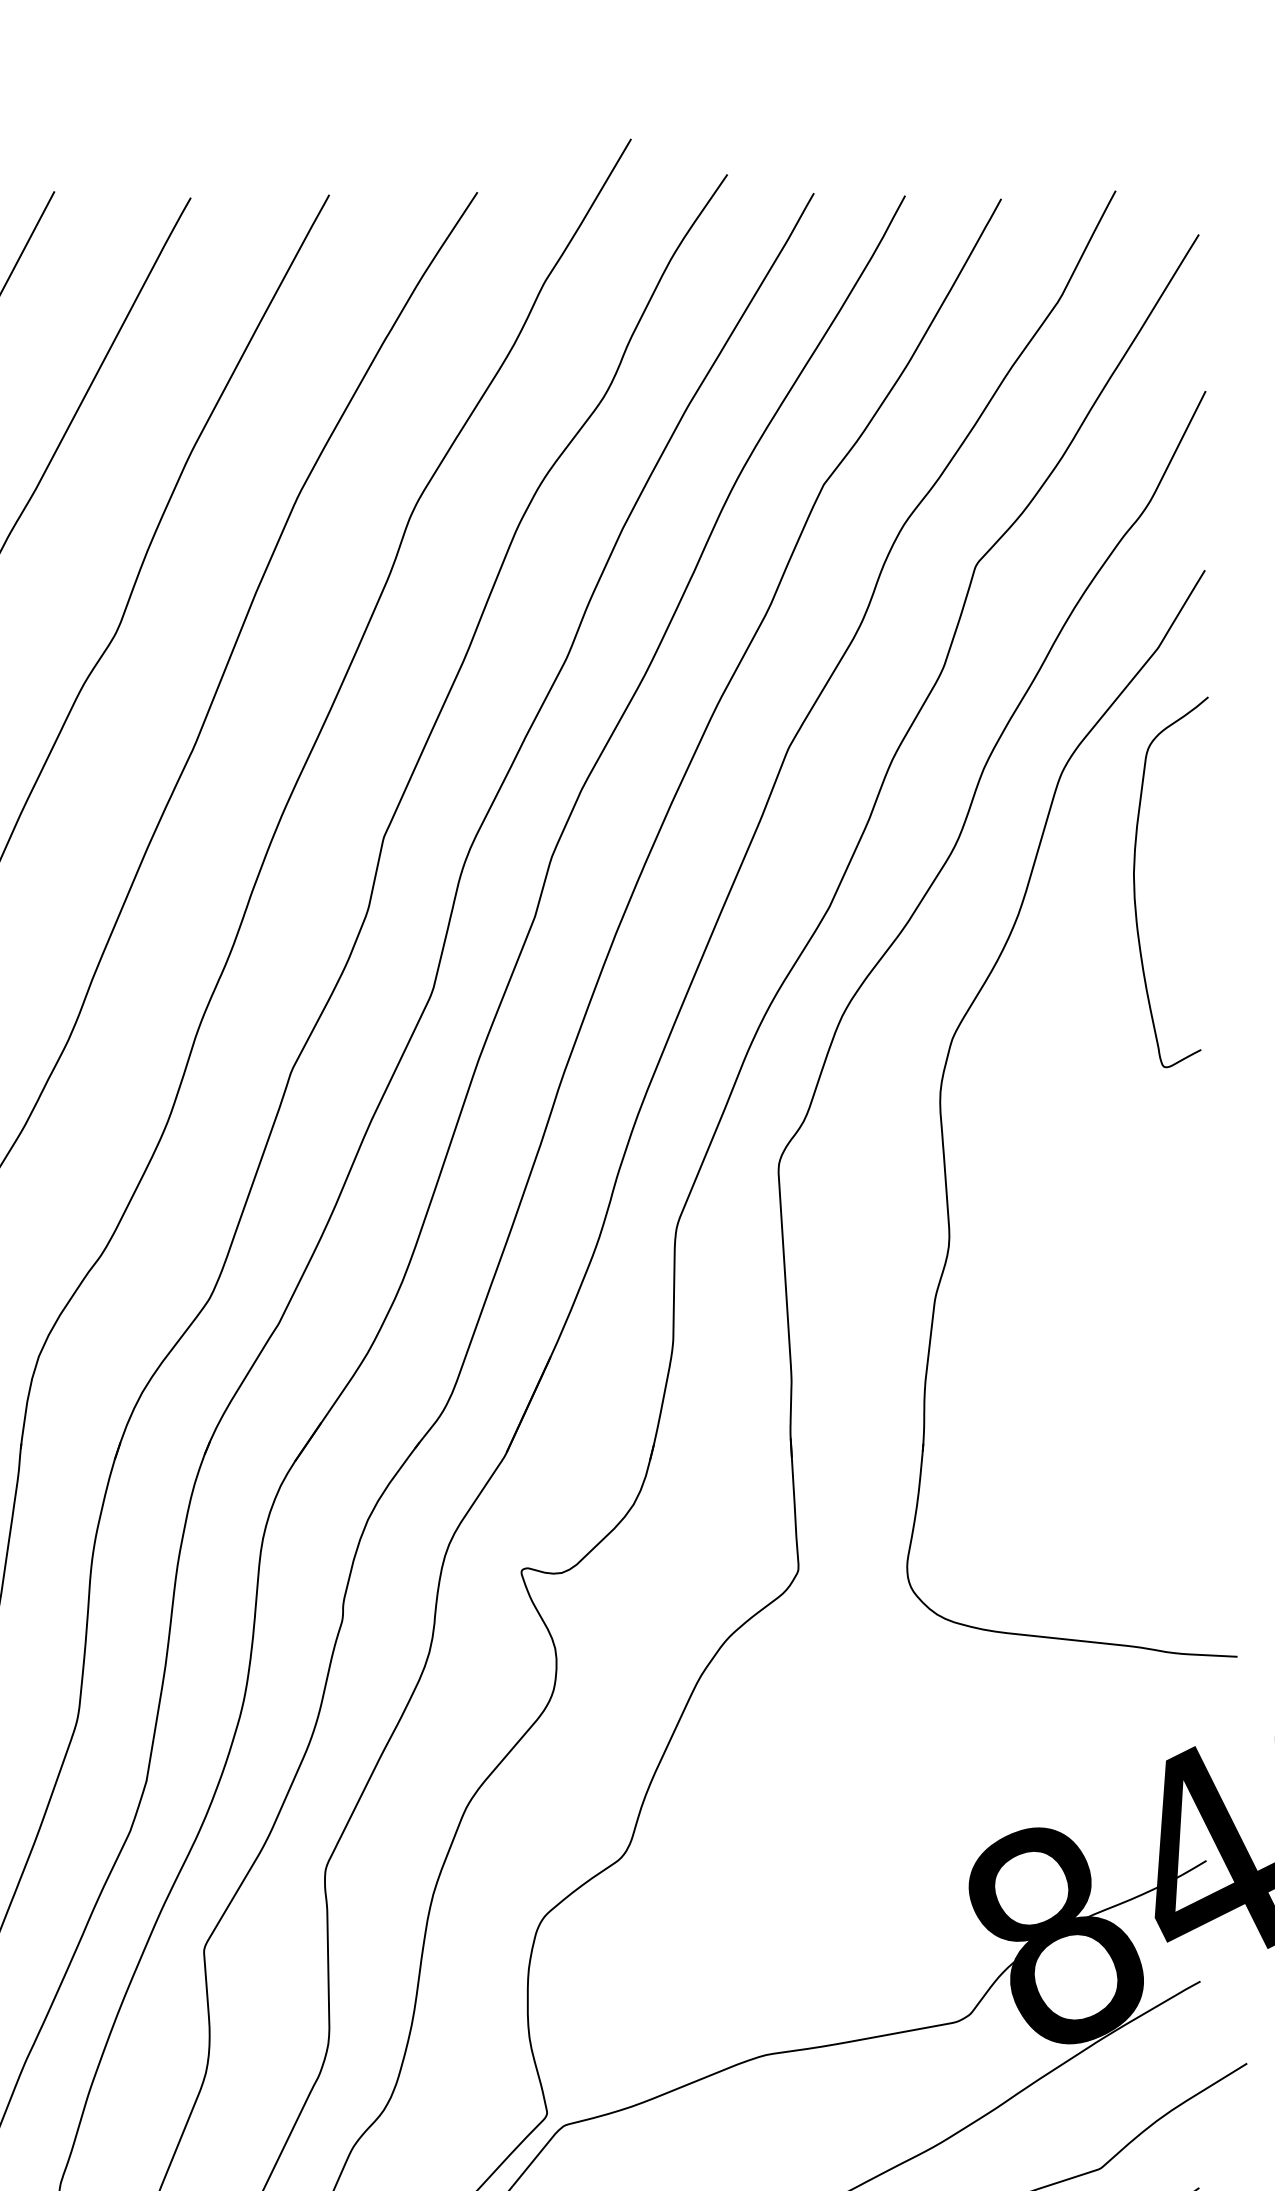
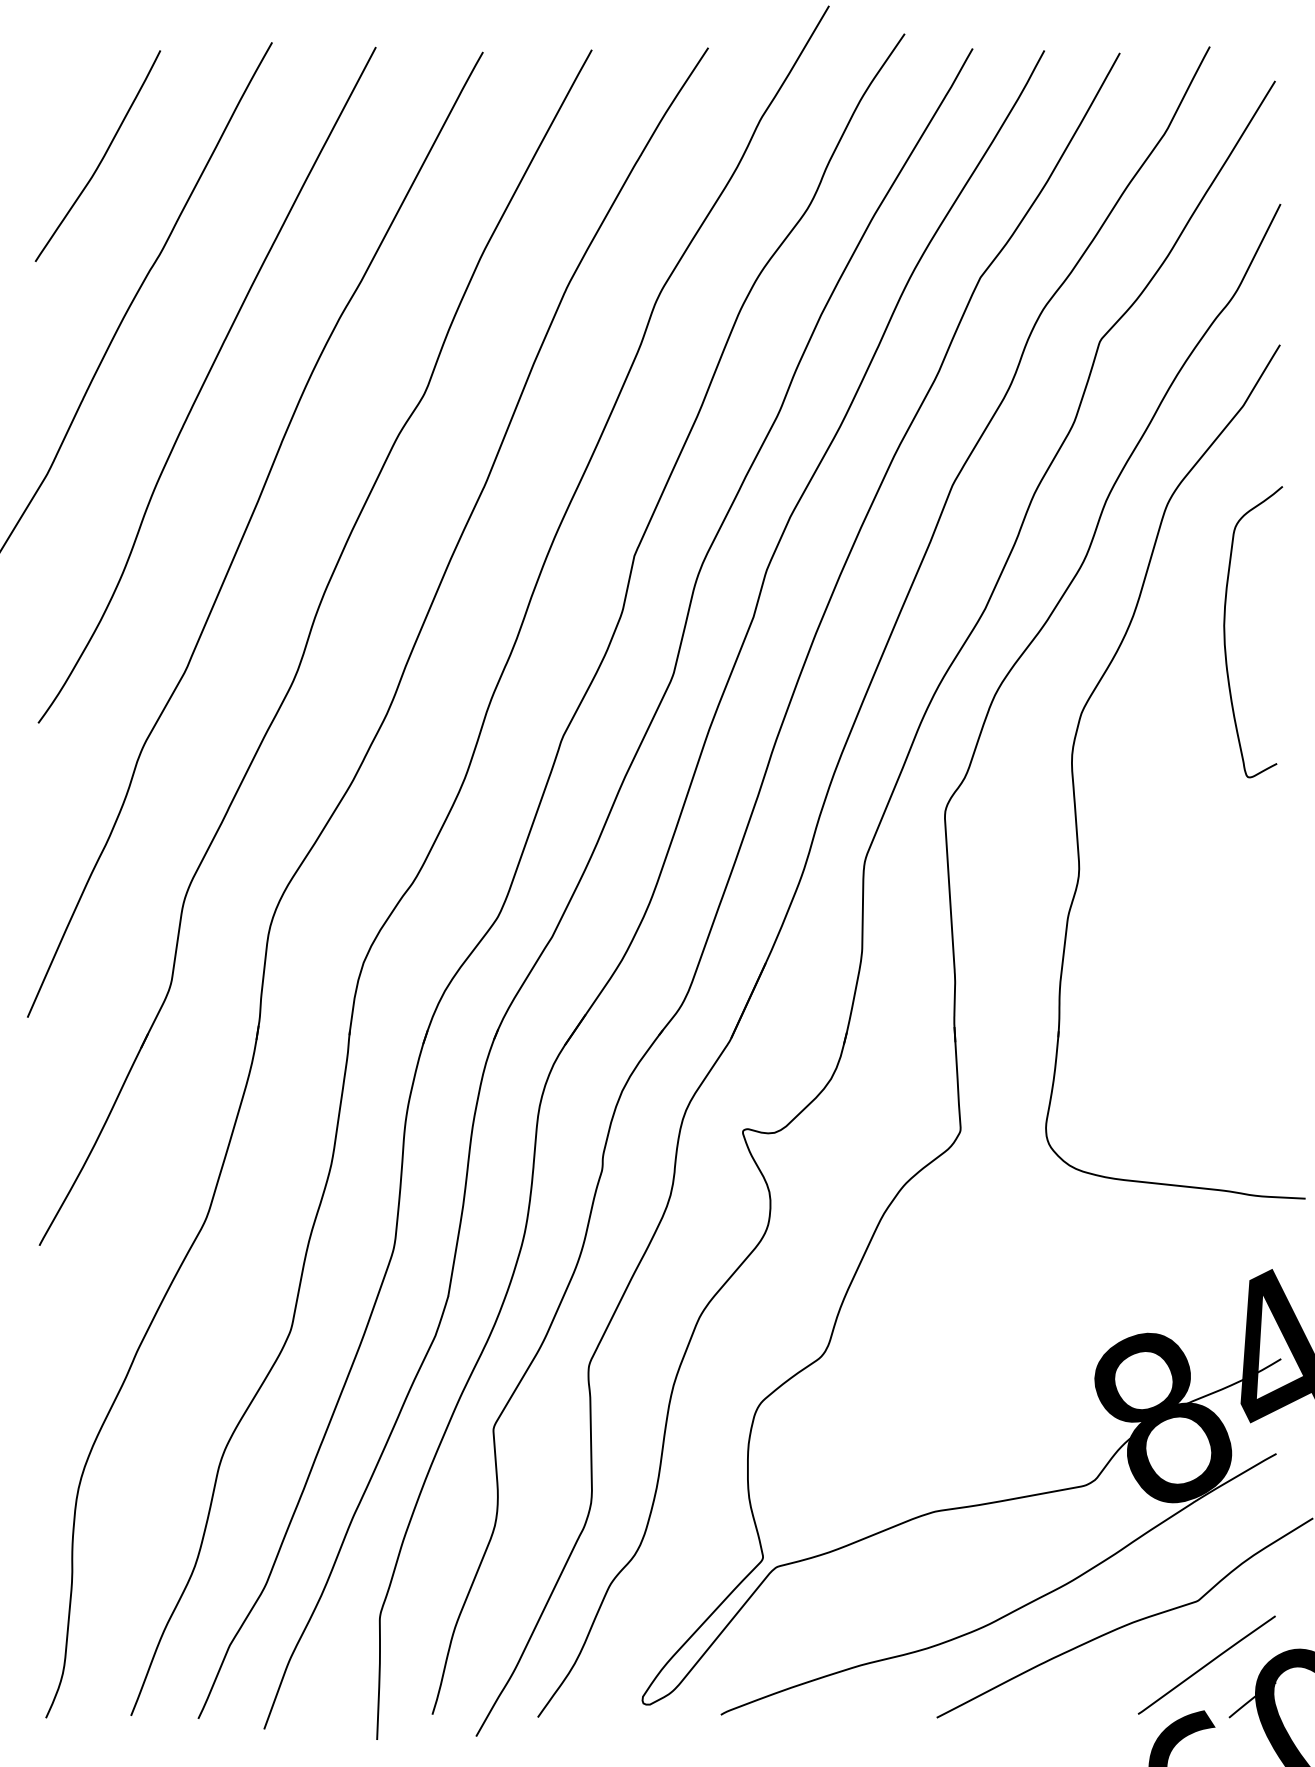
curve: (1135, 882) -> (1225, 632), moved

